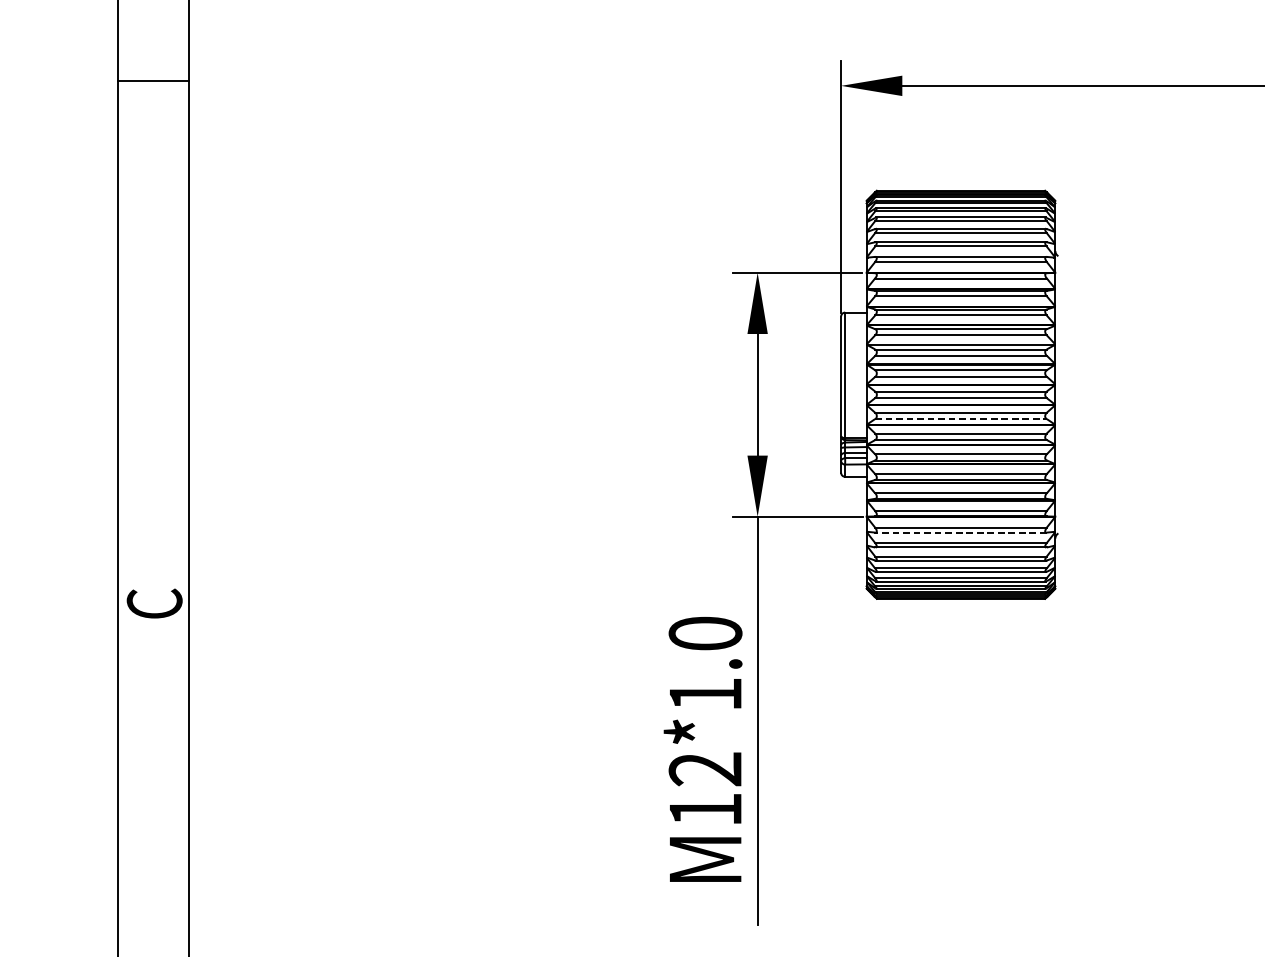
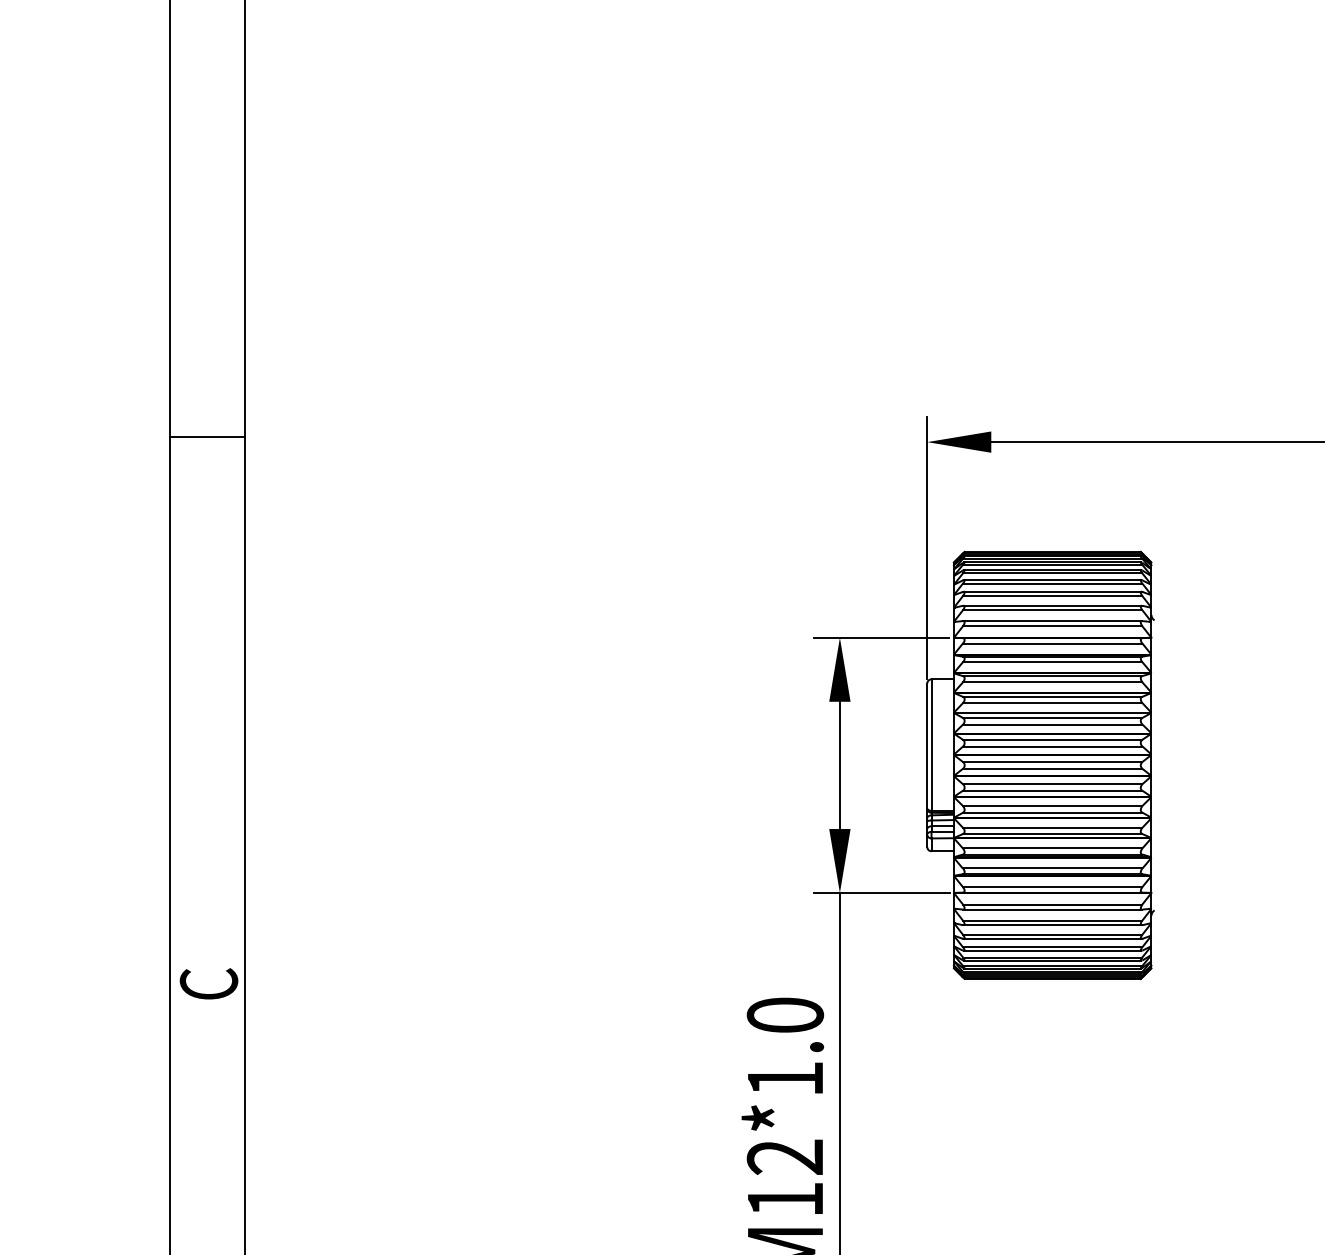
line: (960, 418) -> (1052, 790), dashed -> solid
line: (960, 532) -> (1052, 909), dashed -> solid

